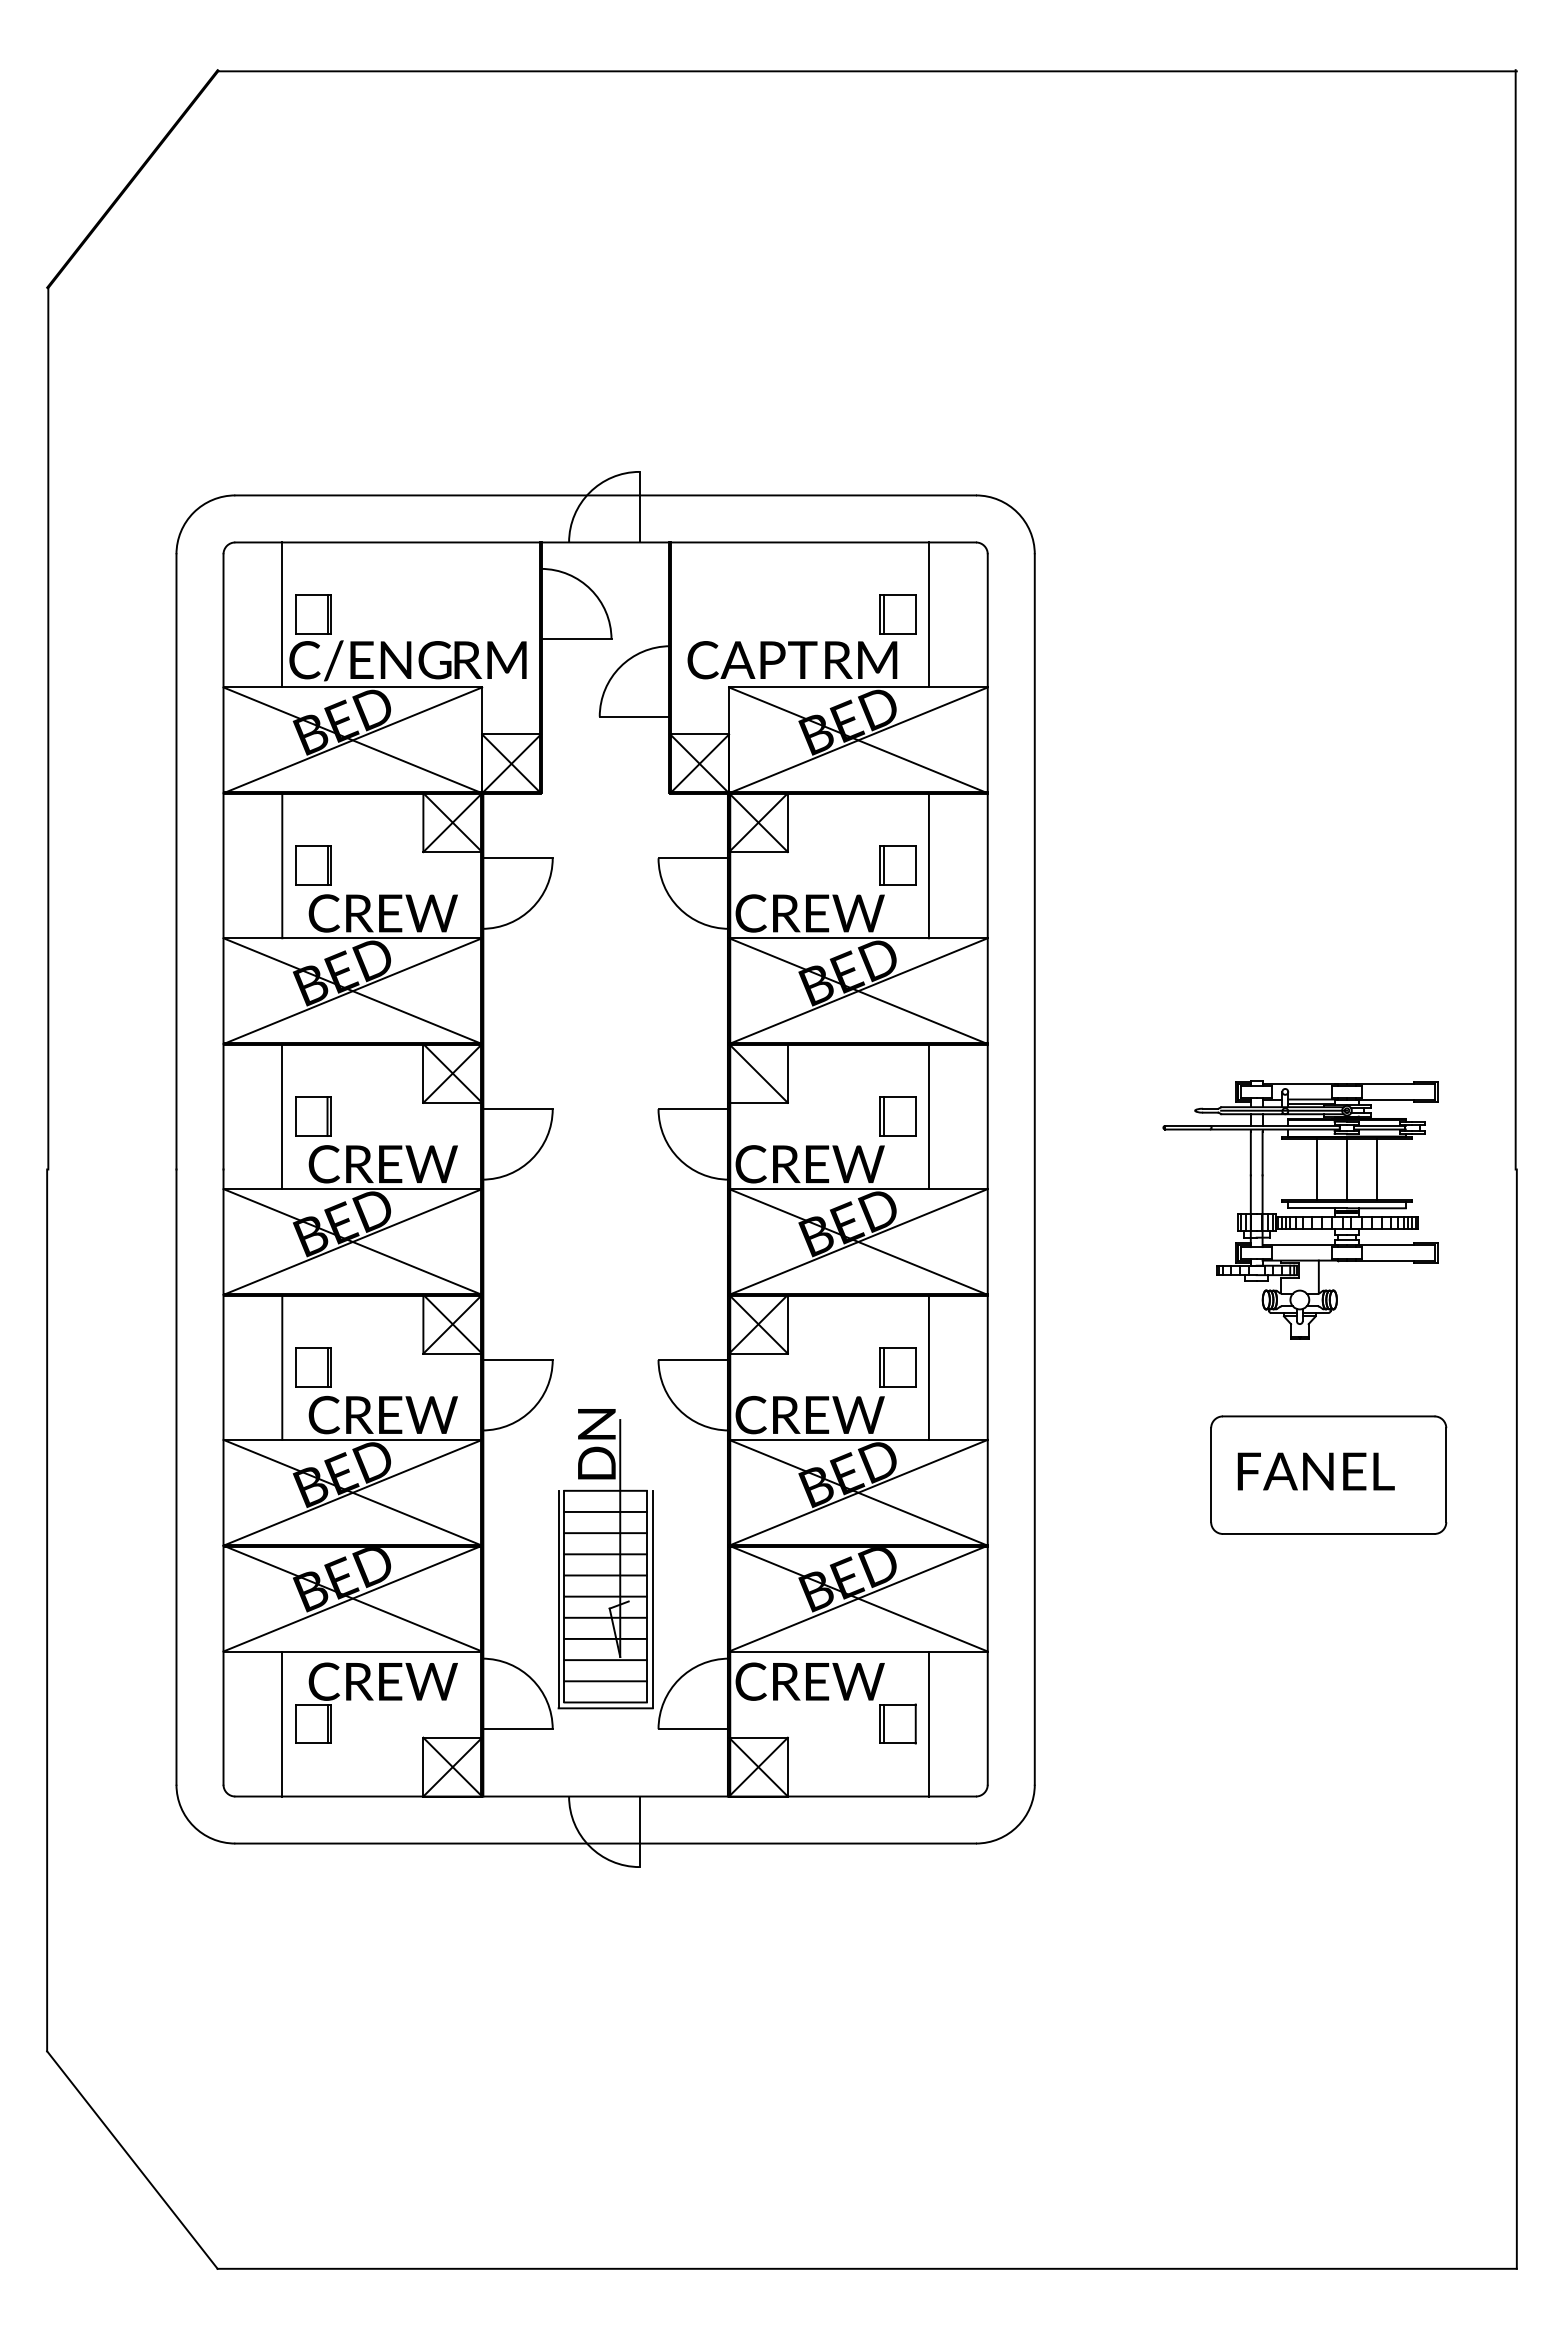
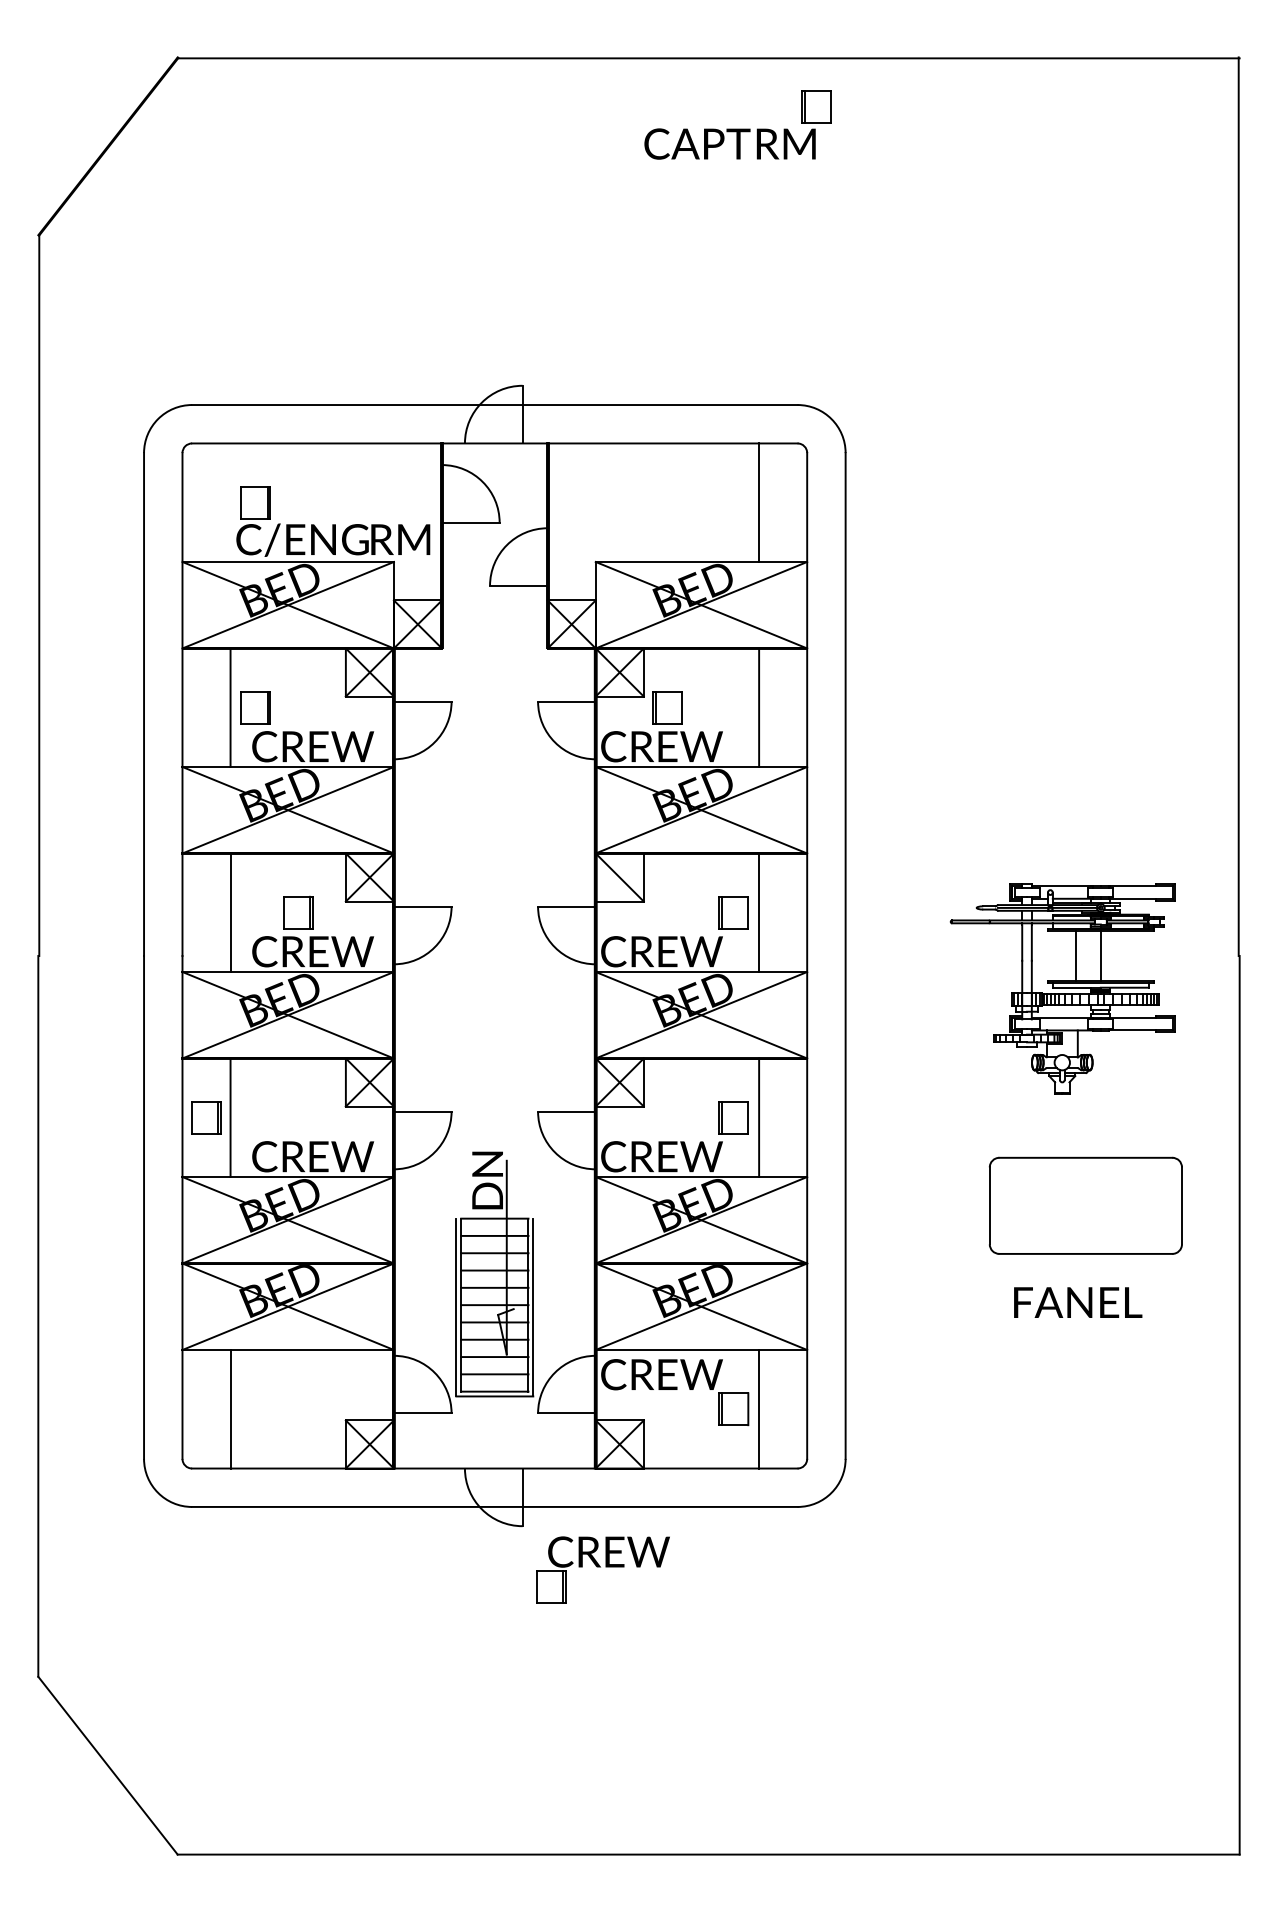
line: (282, 614) -> (230, 502), removed
part: (801, 636) -> (737, 124), moved
part: (897, 865) -> (667, 707), moved
part: (313, 1116) -> (298, 912), moved
line: (1376, 1169) -> (1124, 956), removed
part: (313, 1367) -> (207, 1117), moved
text: (1315, 1471) -> (1077, 1302), moved
part: (376, 1702) -> (603, 1569), moved

